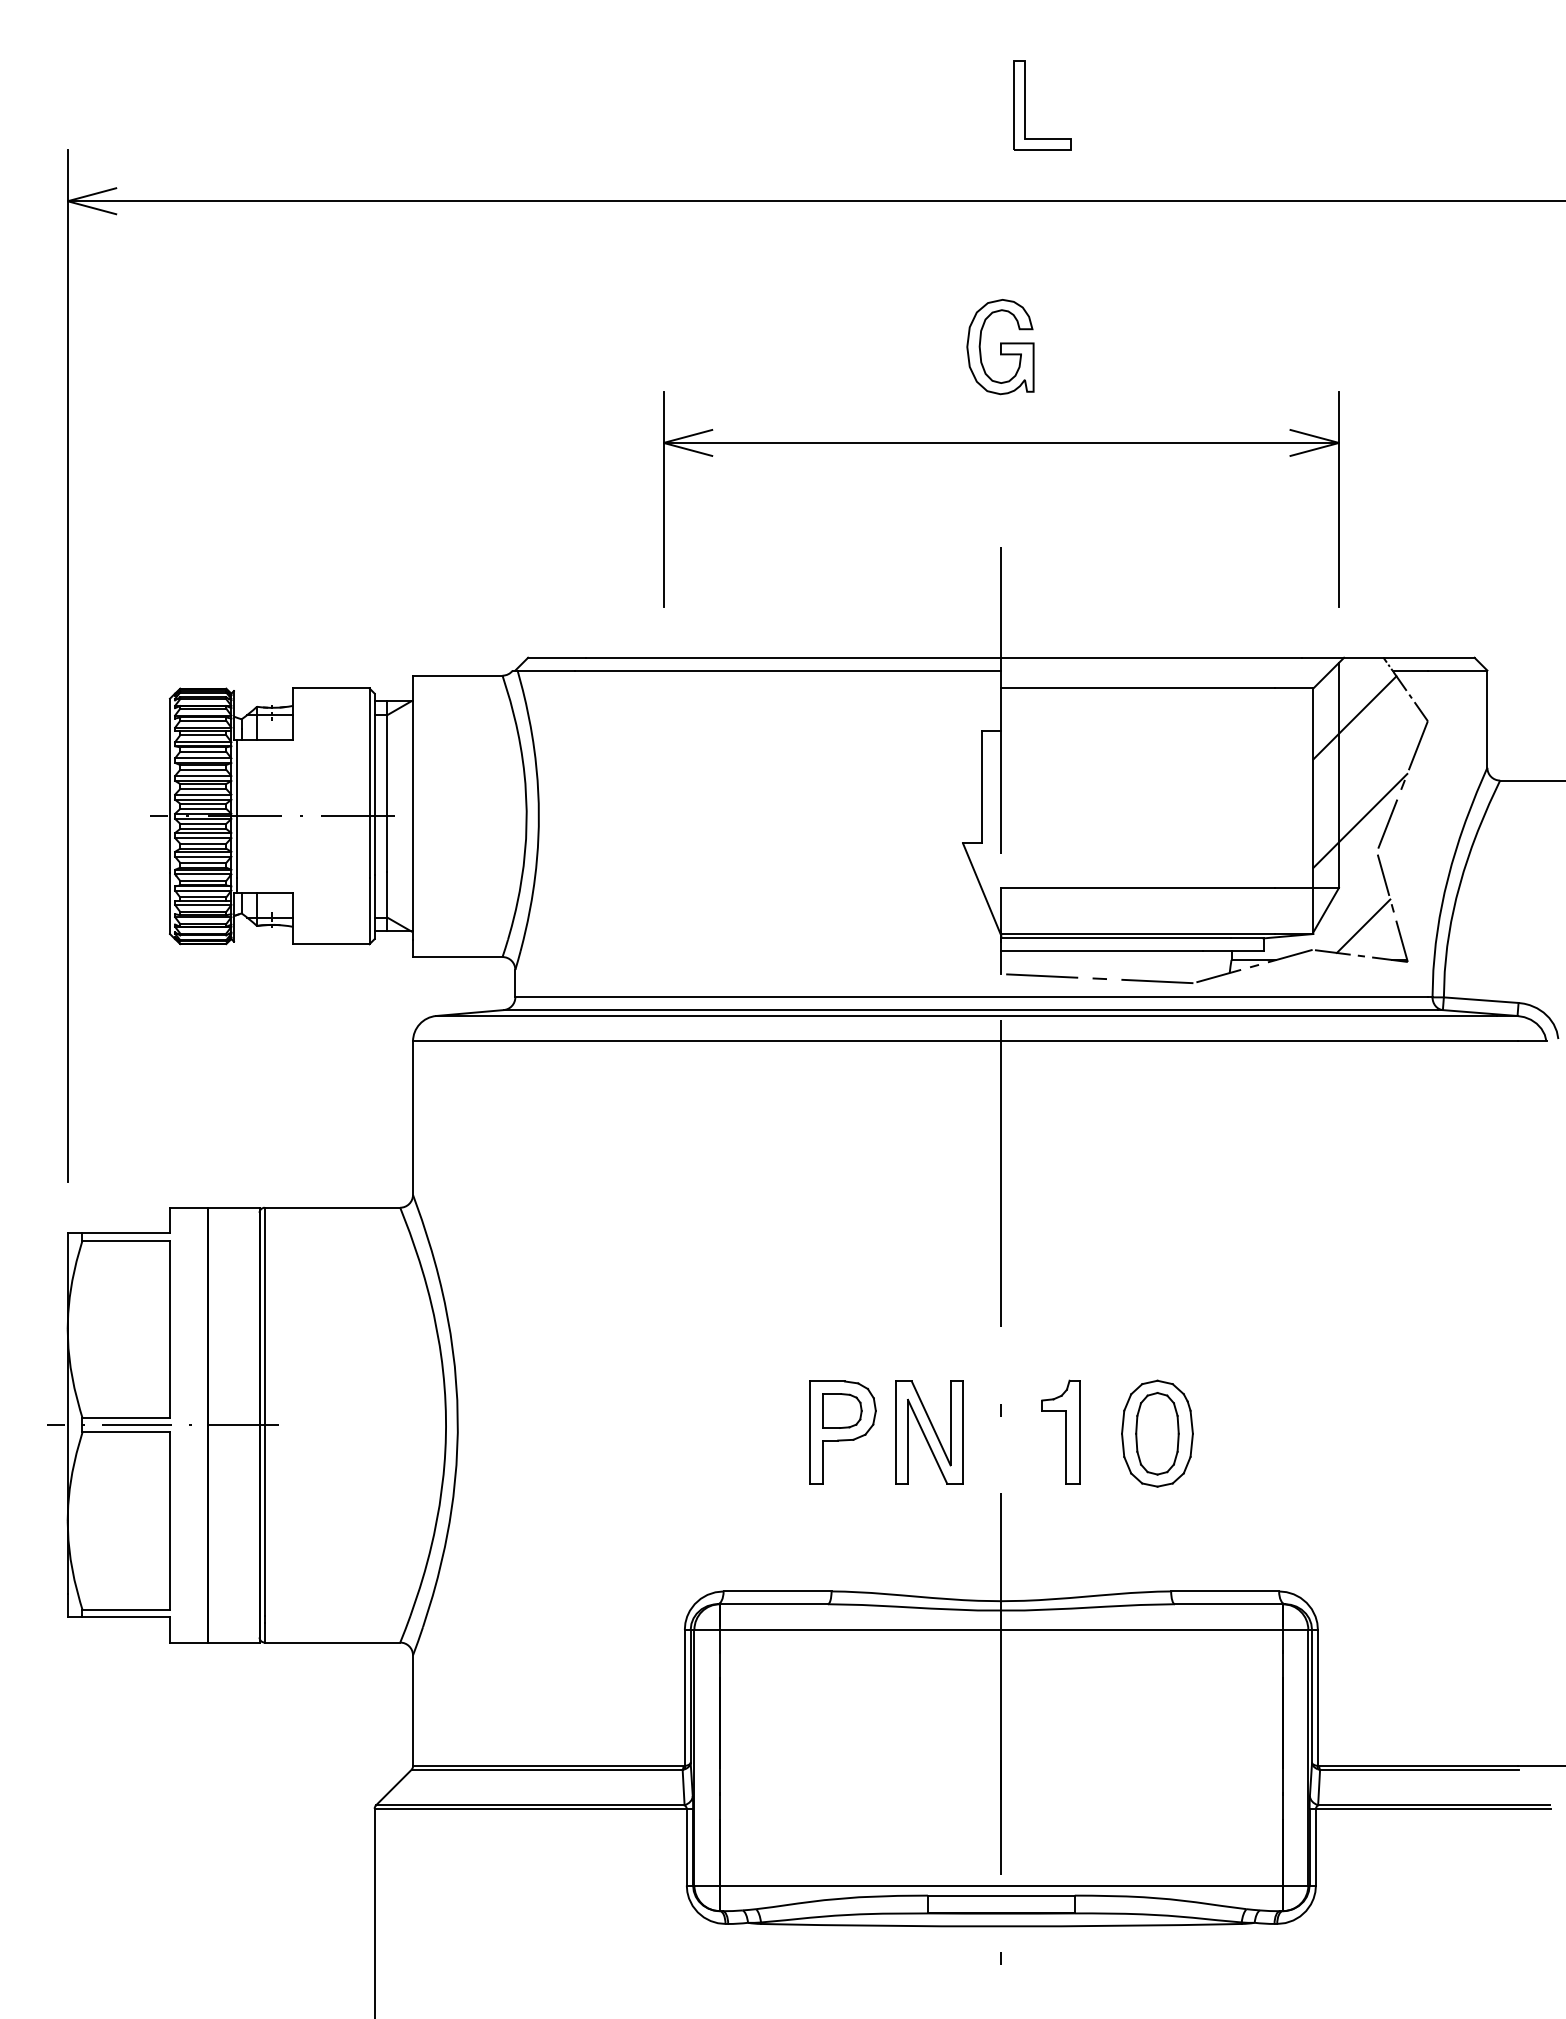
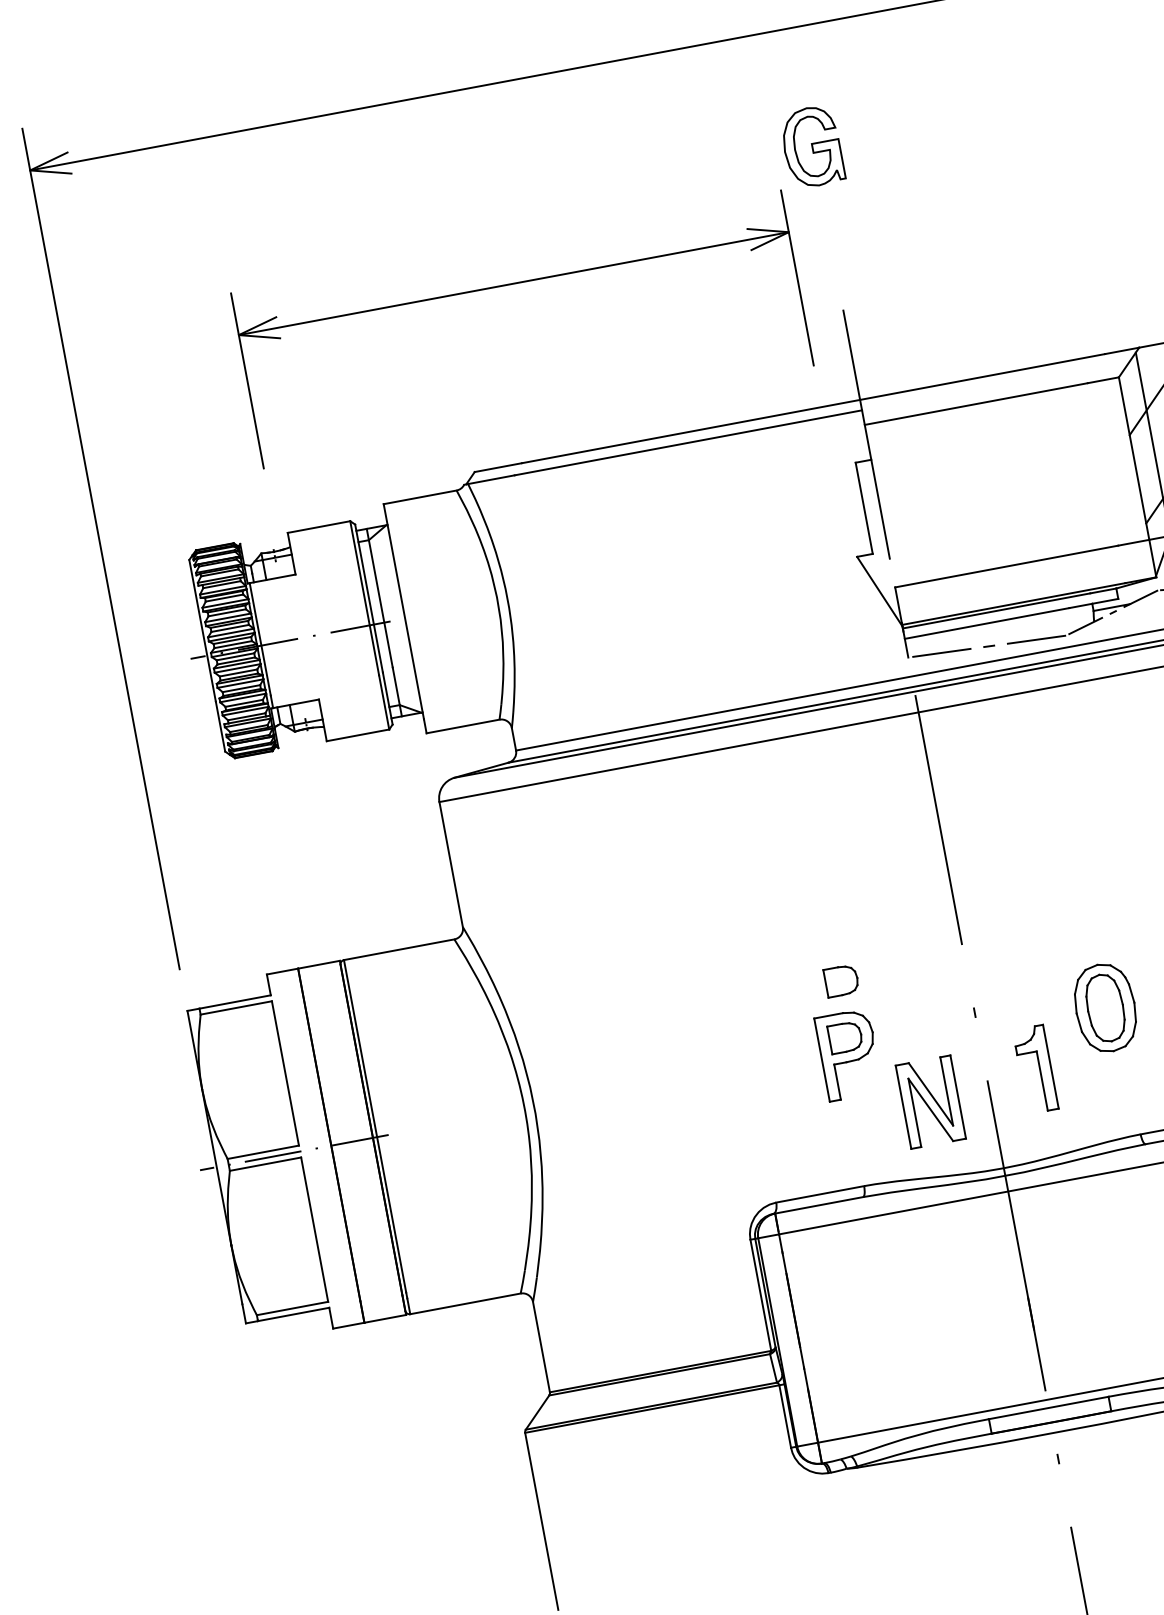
part: (1001, 443) -> (514, 284), moved
part: (850, 1342) -> (841, 980), added
part: (1060, 1431) -> (1035, 1069), moved
part: (929, 1432) -> (930, 1102), moved

